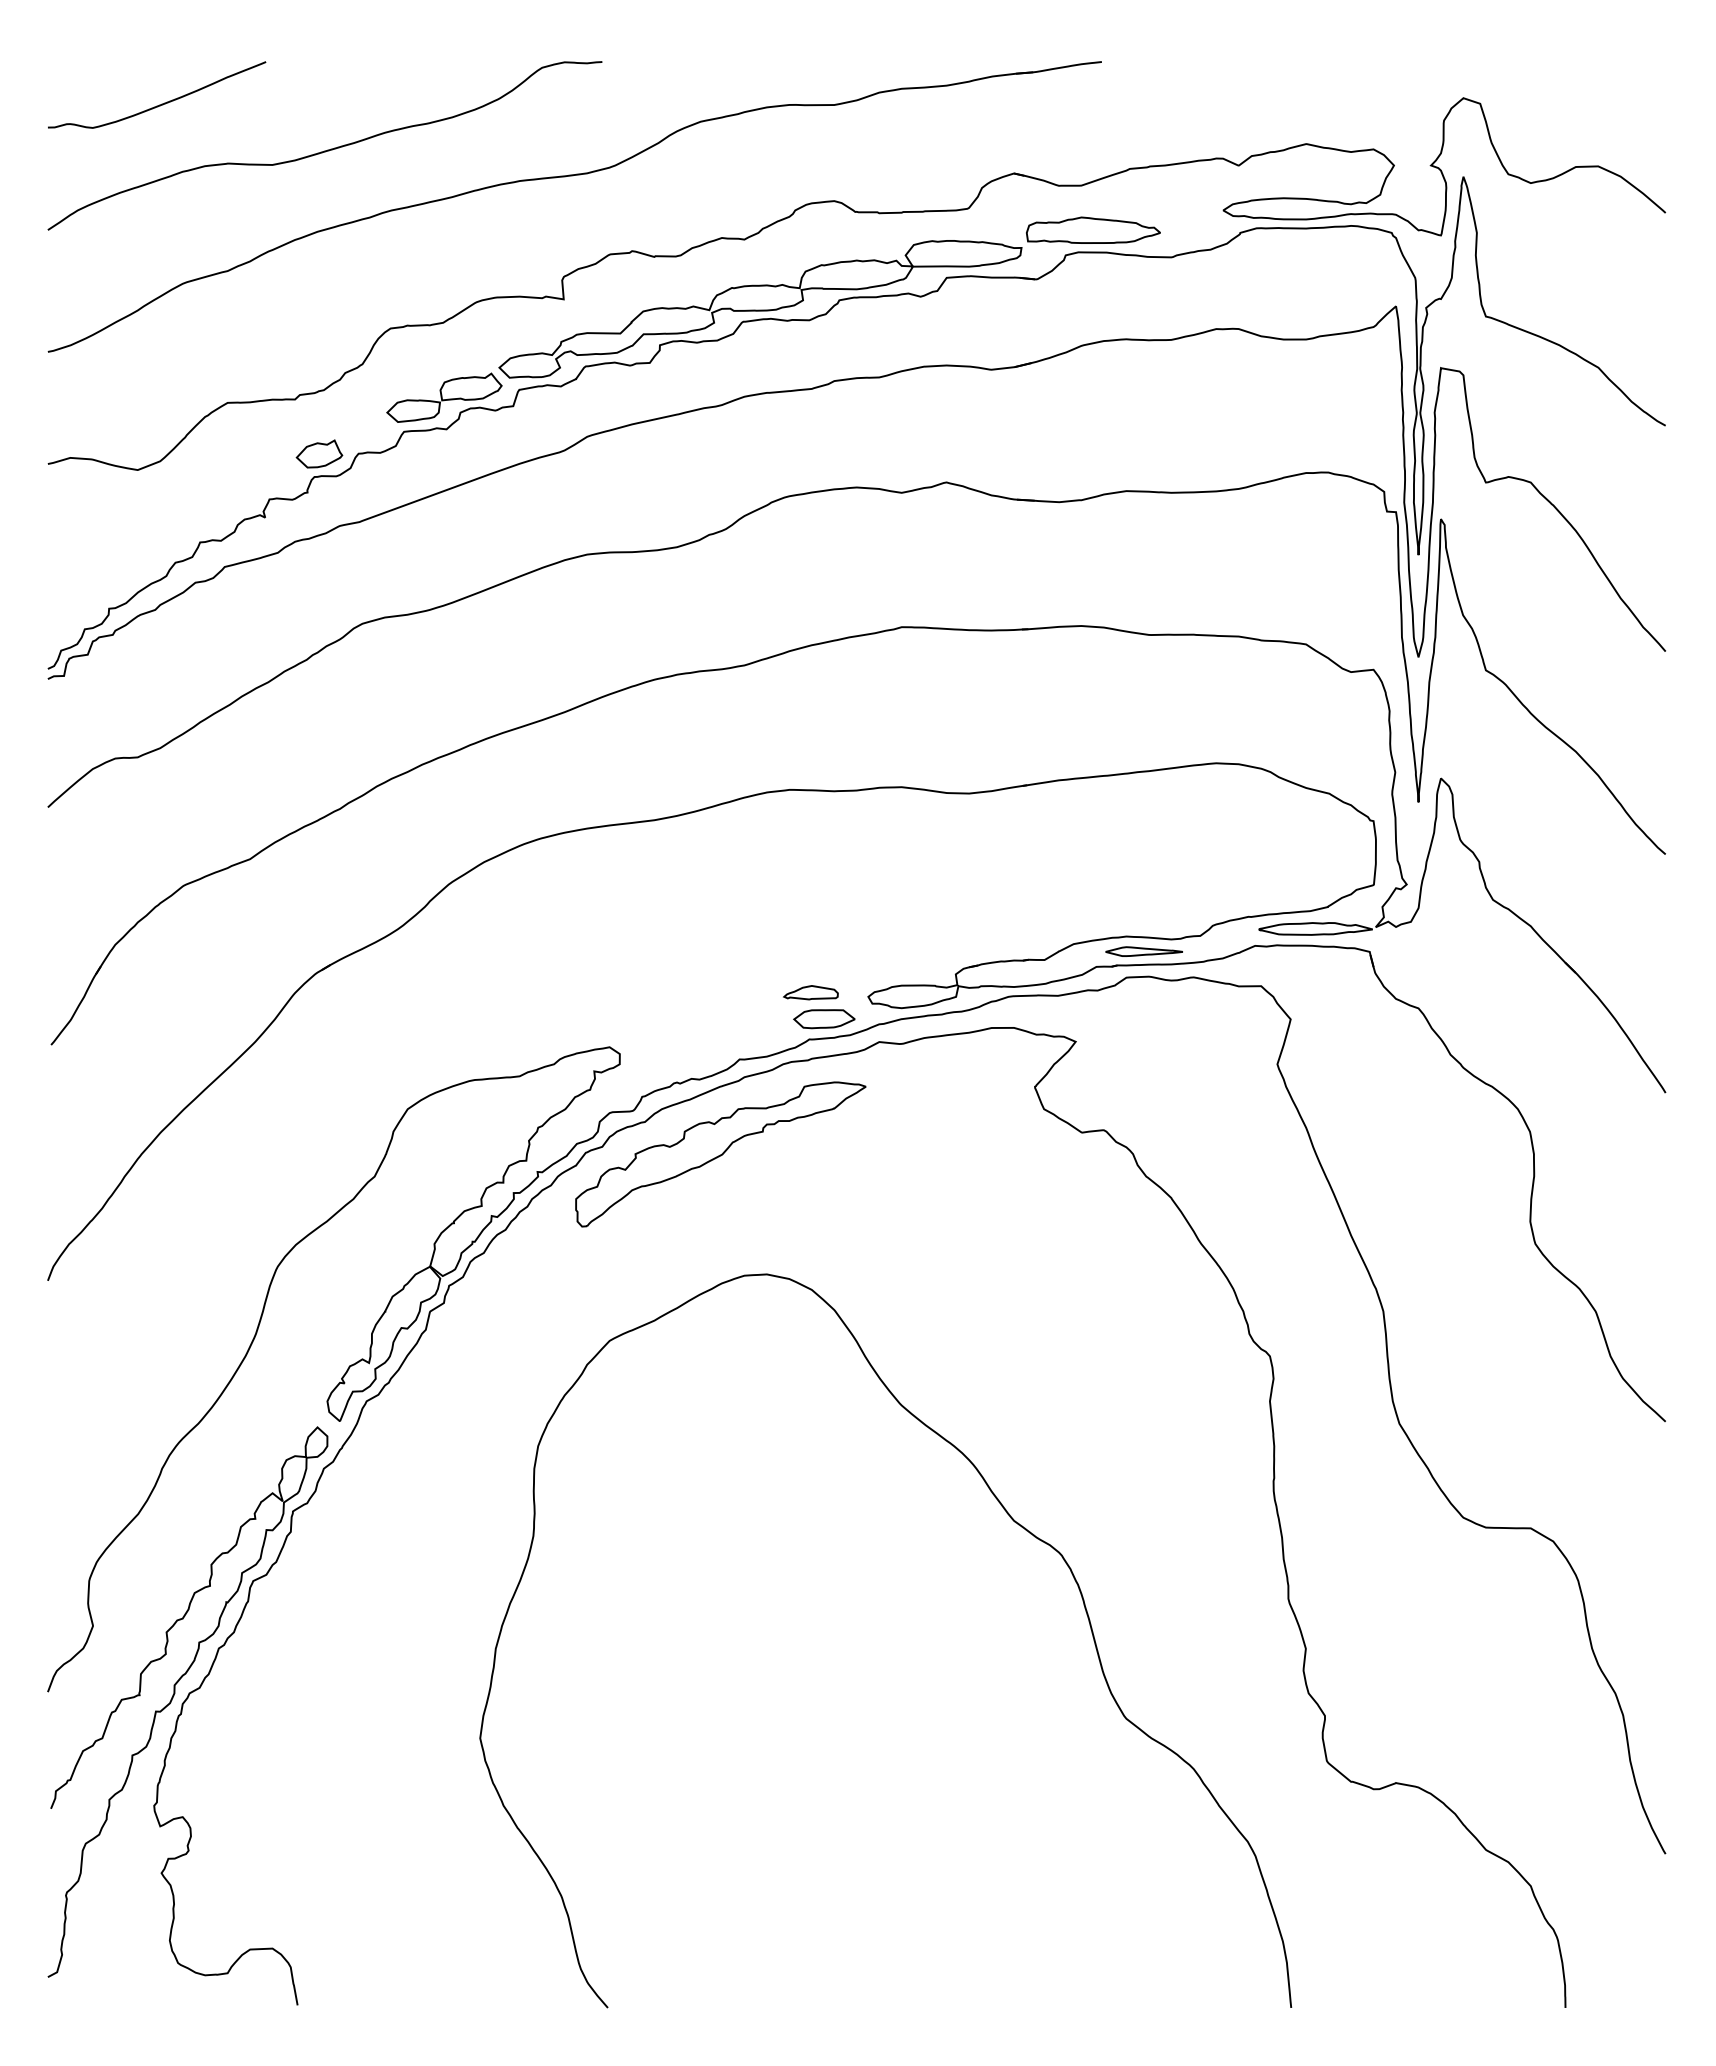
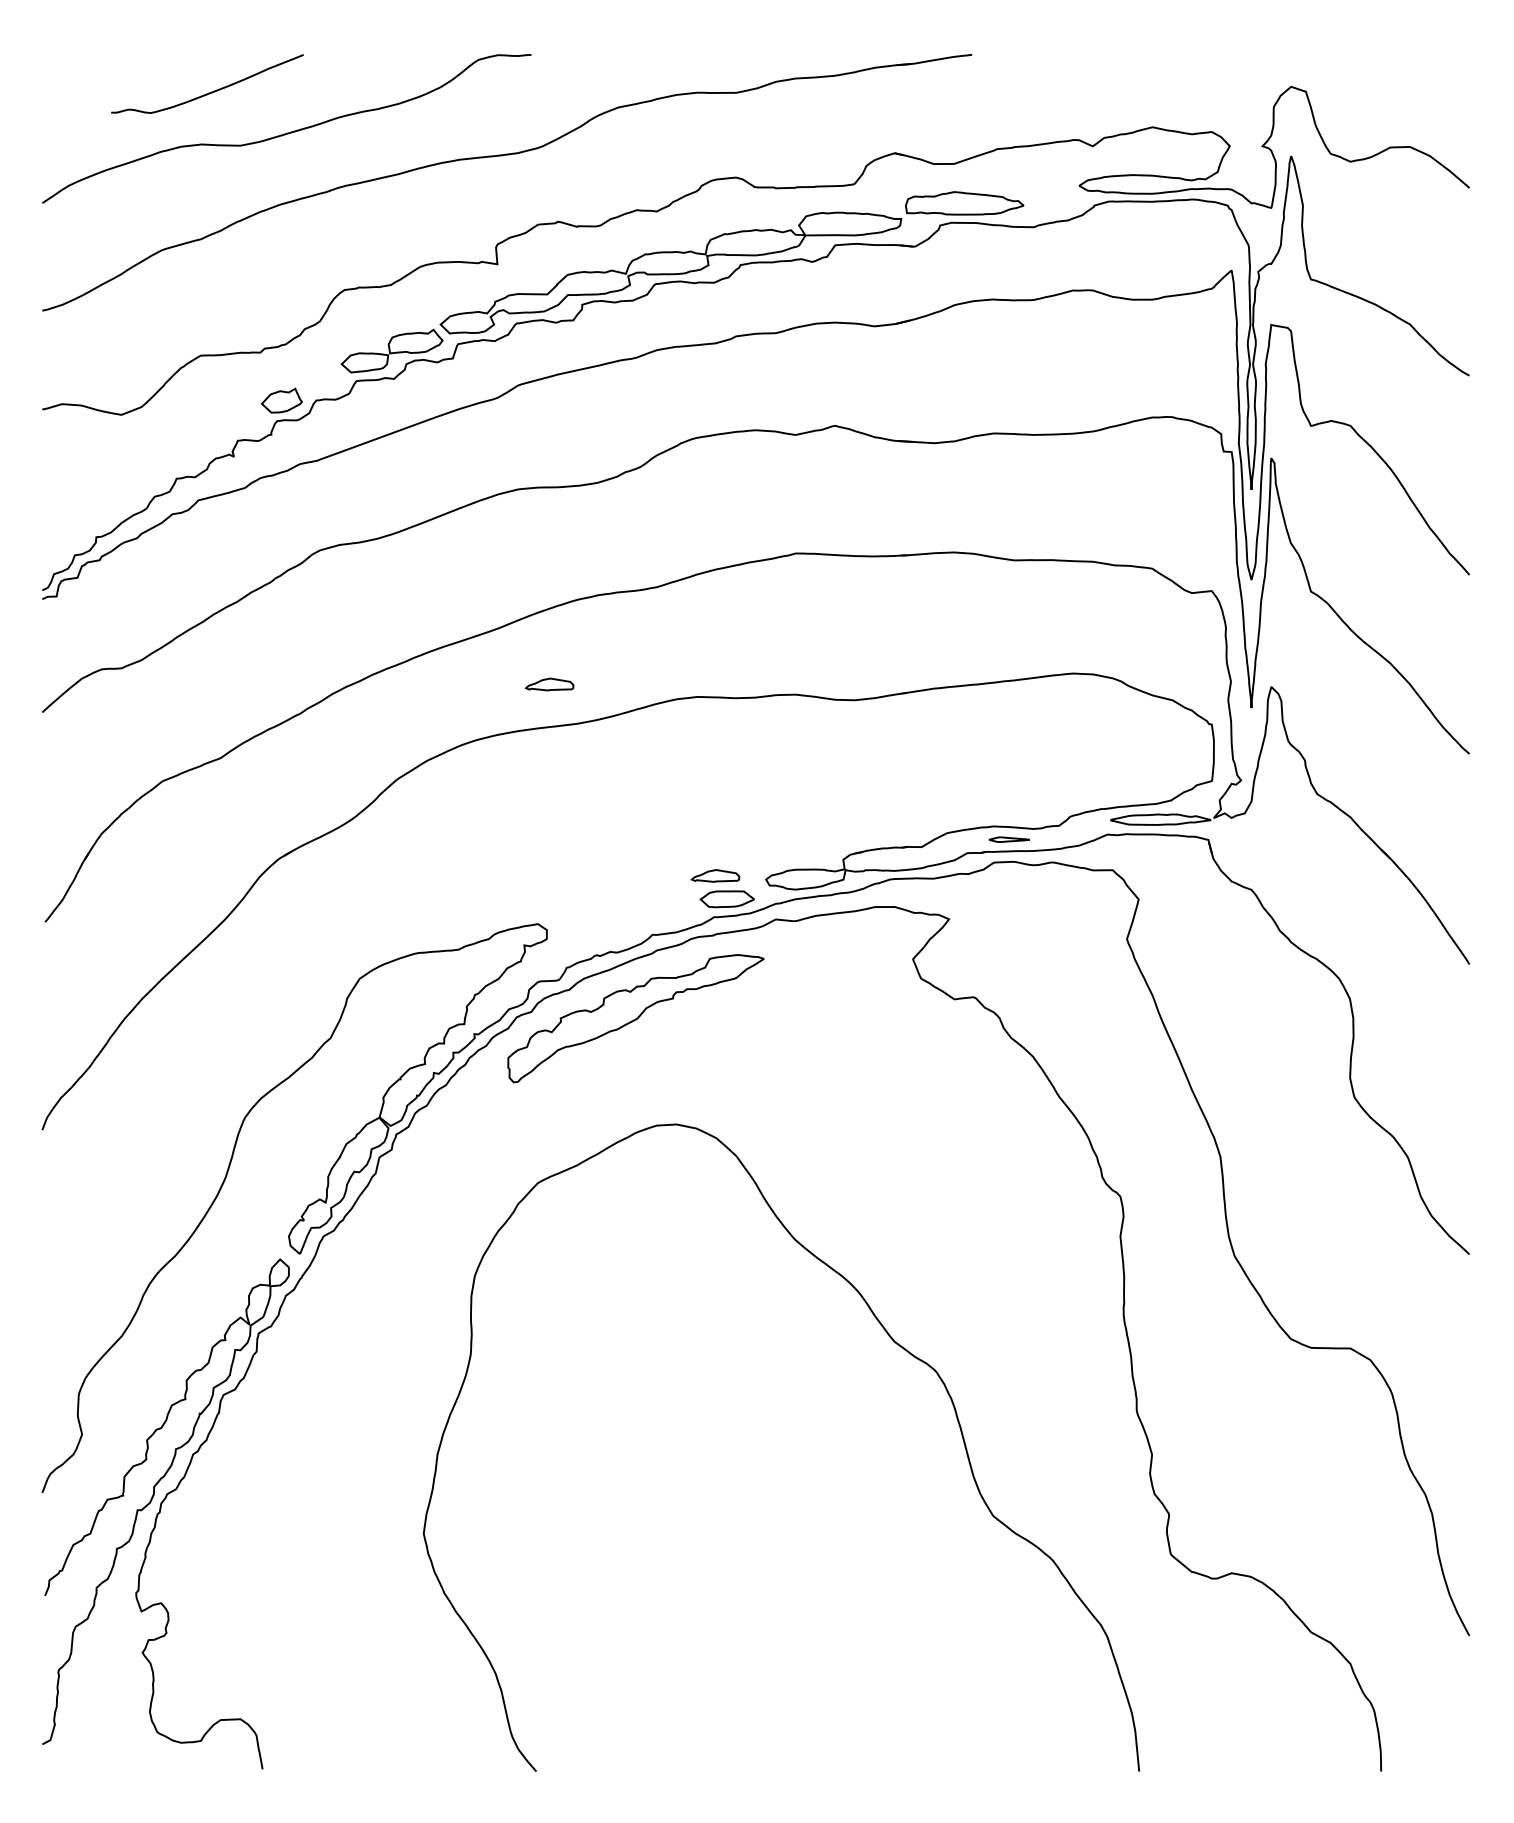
curve: (161, 103) -> (211, 91), moved
part: (622, 775) -> (549, 684), added
part: (1143, 951) -> (1008, 839), size x0.6

